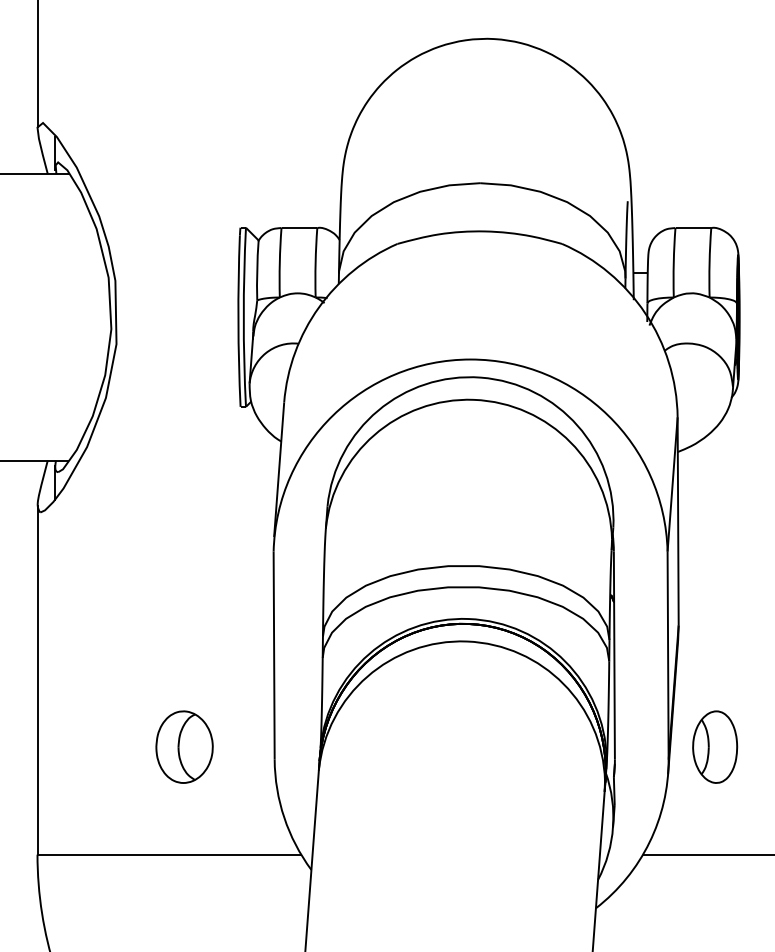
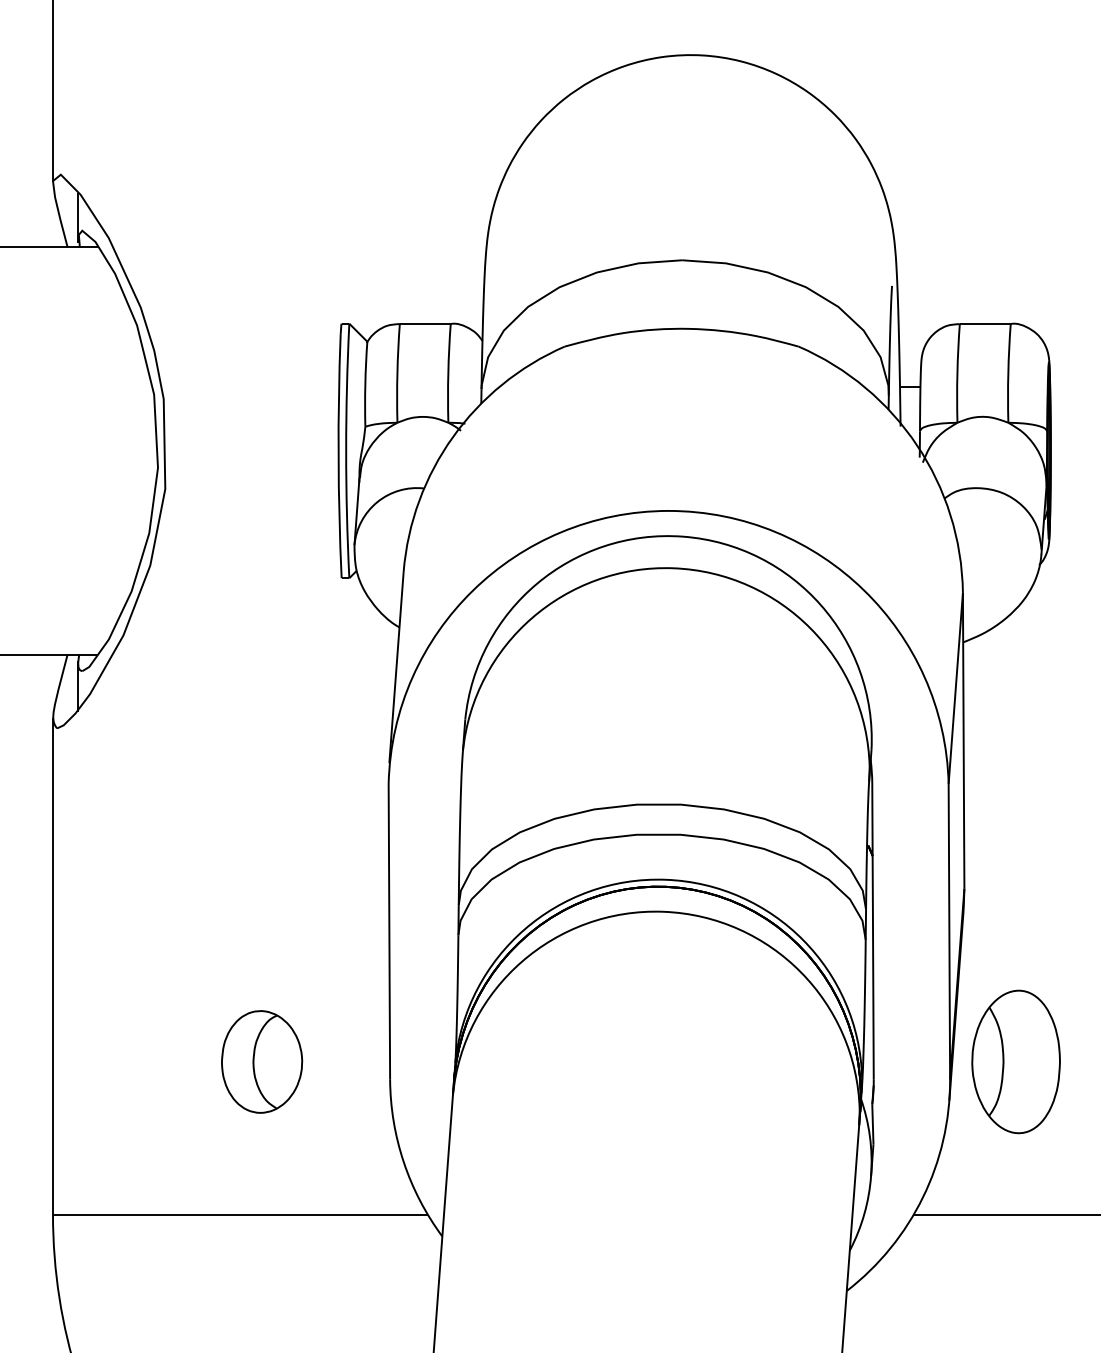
part: (715, 746) -> (1016, 1061), size x1.4

